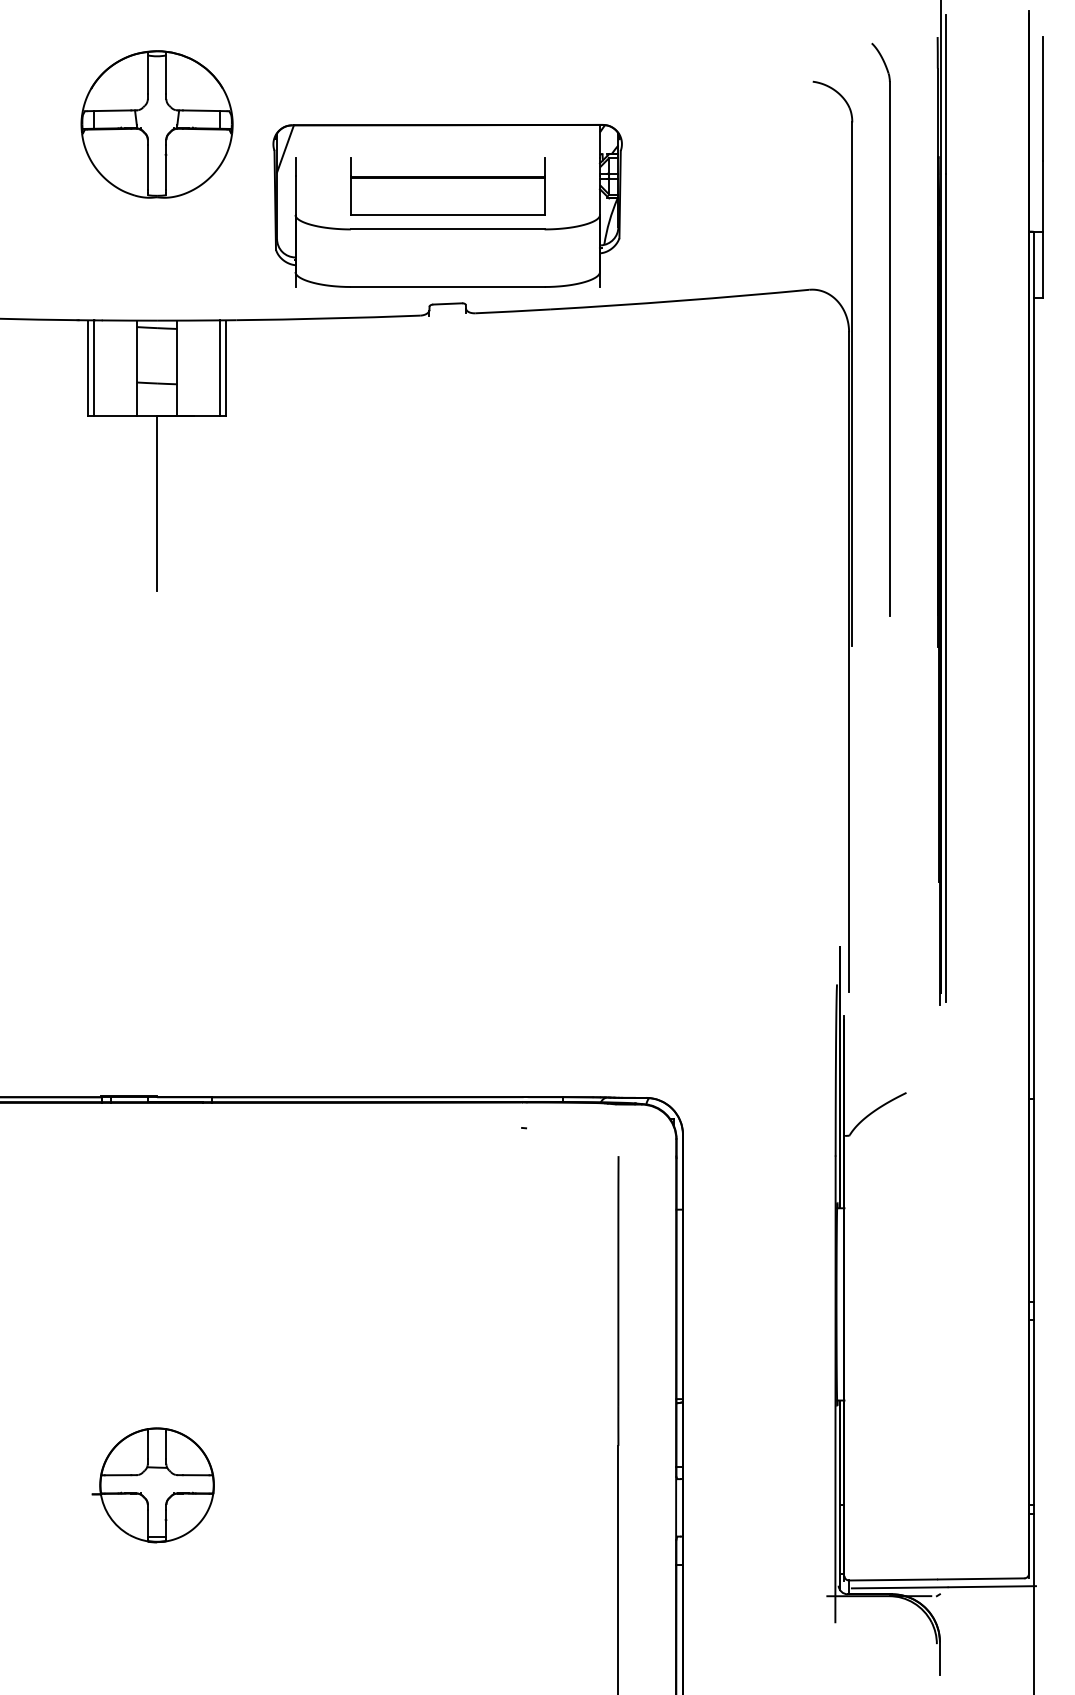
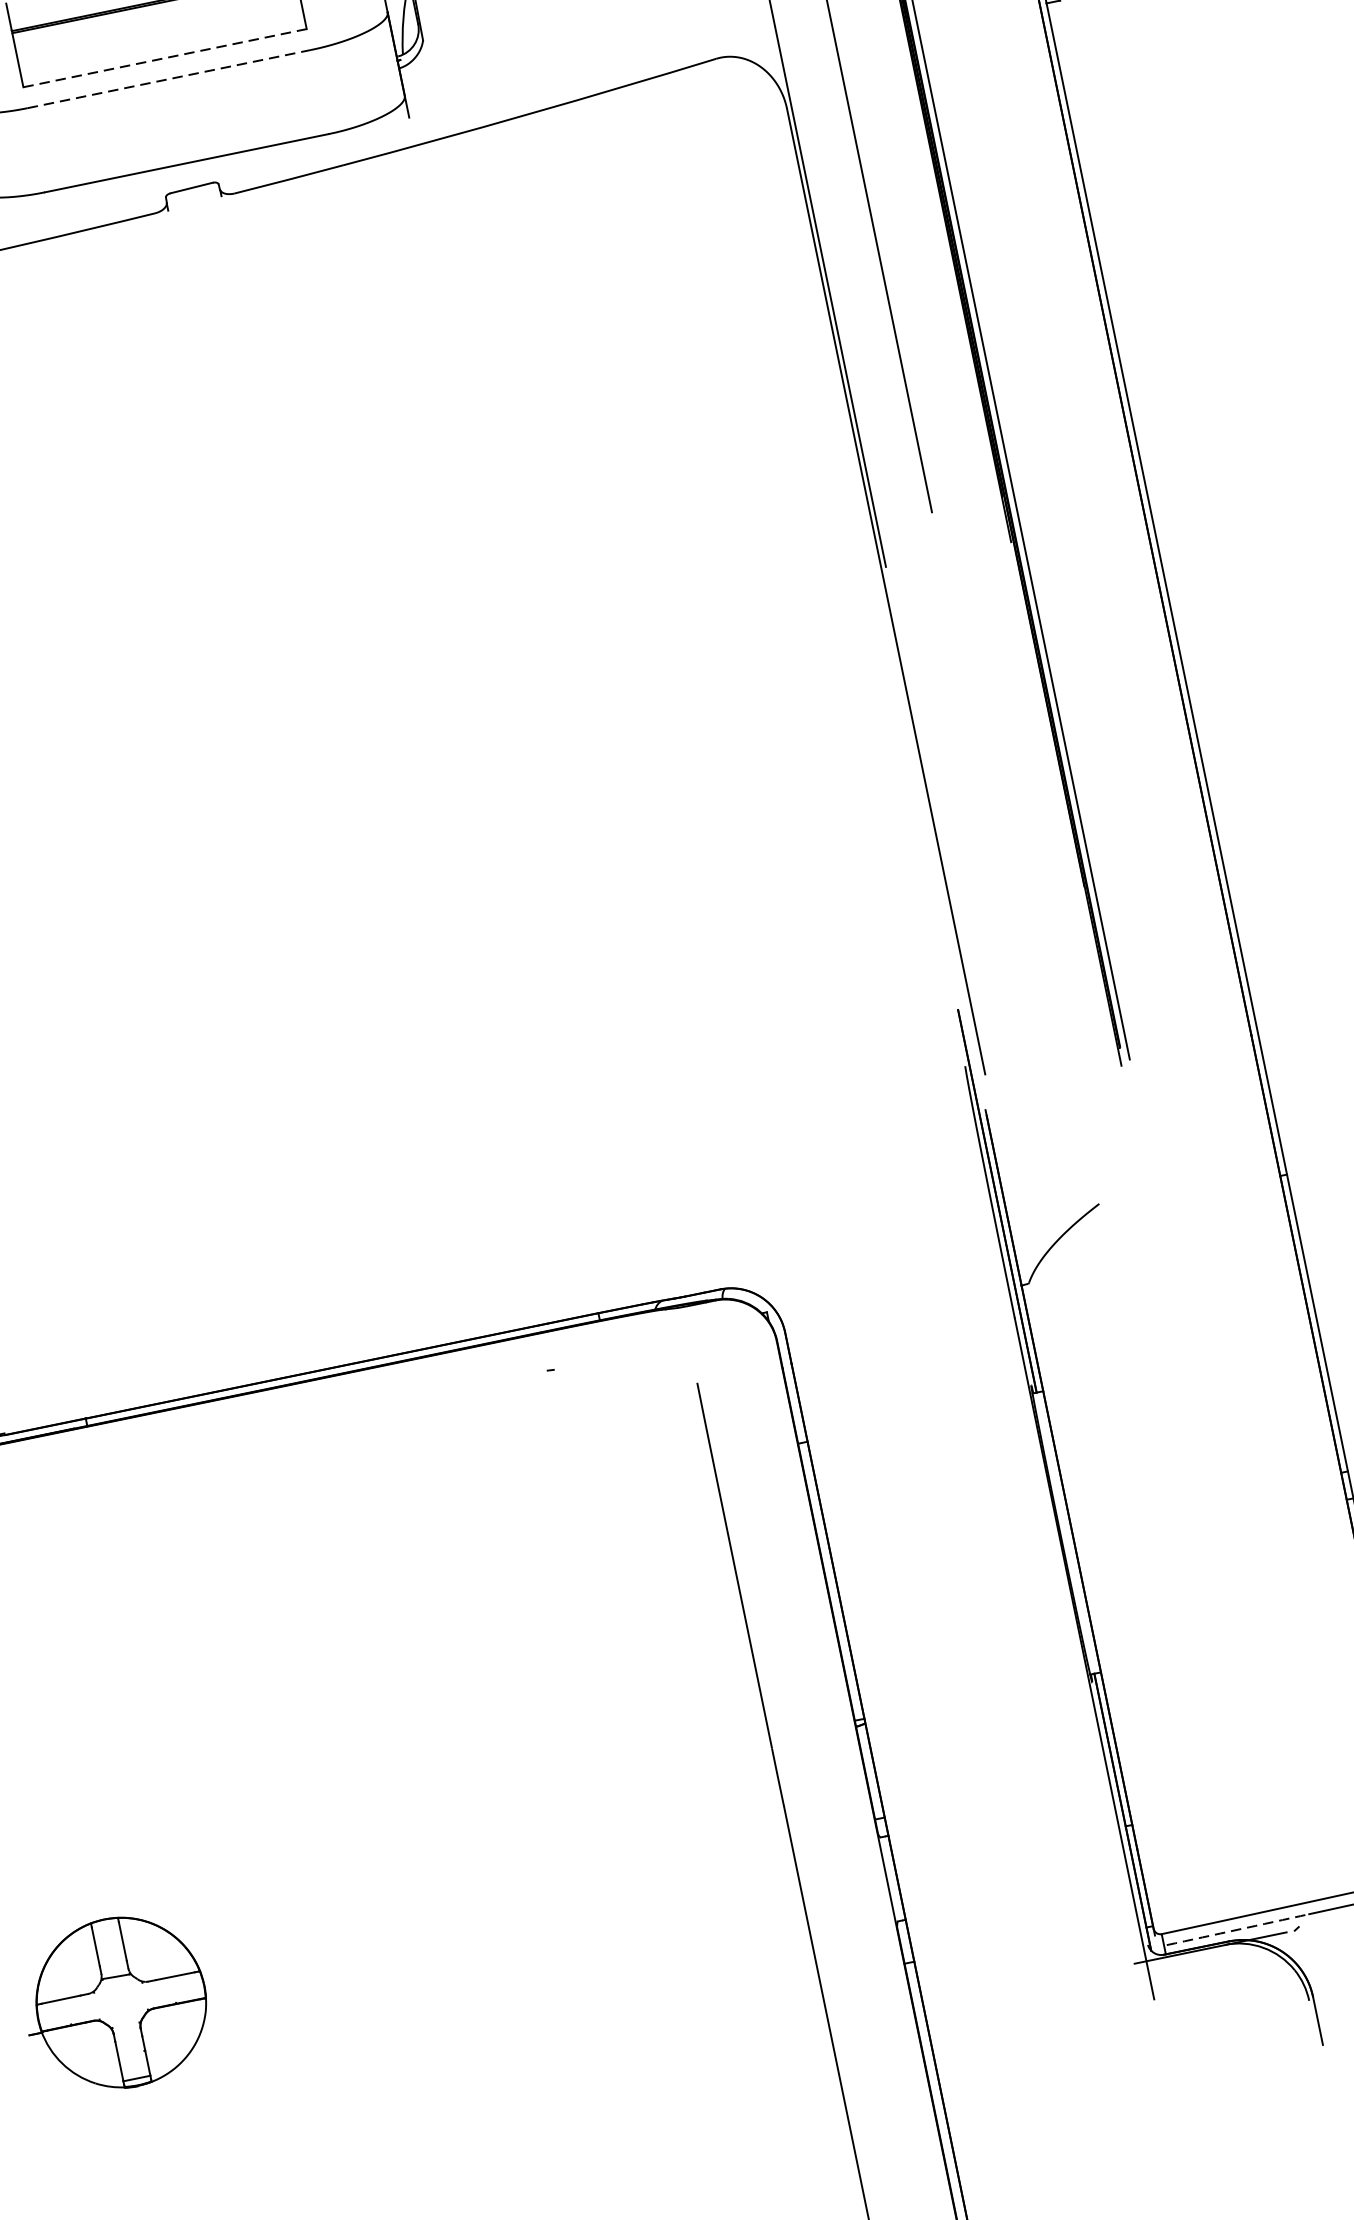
line: (447, 215) -> (164, 58), solid -> dashed
line: (447, 229) -> (169, 79), solid -> dashed
arc: (899, 1587) -> (1237, 1929), solid -> dashed

